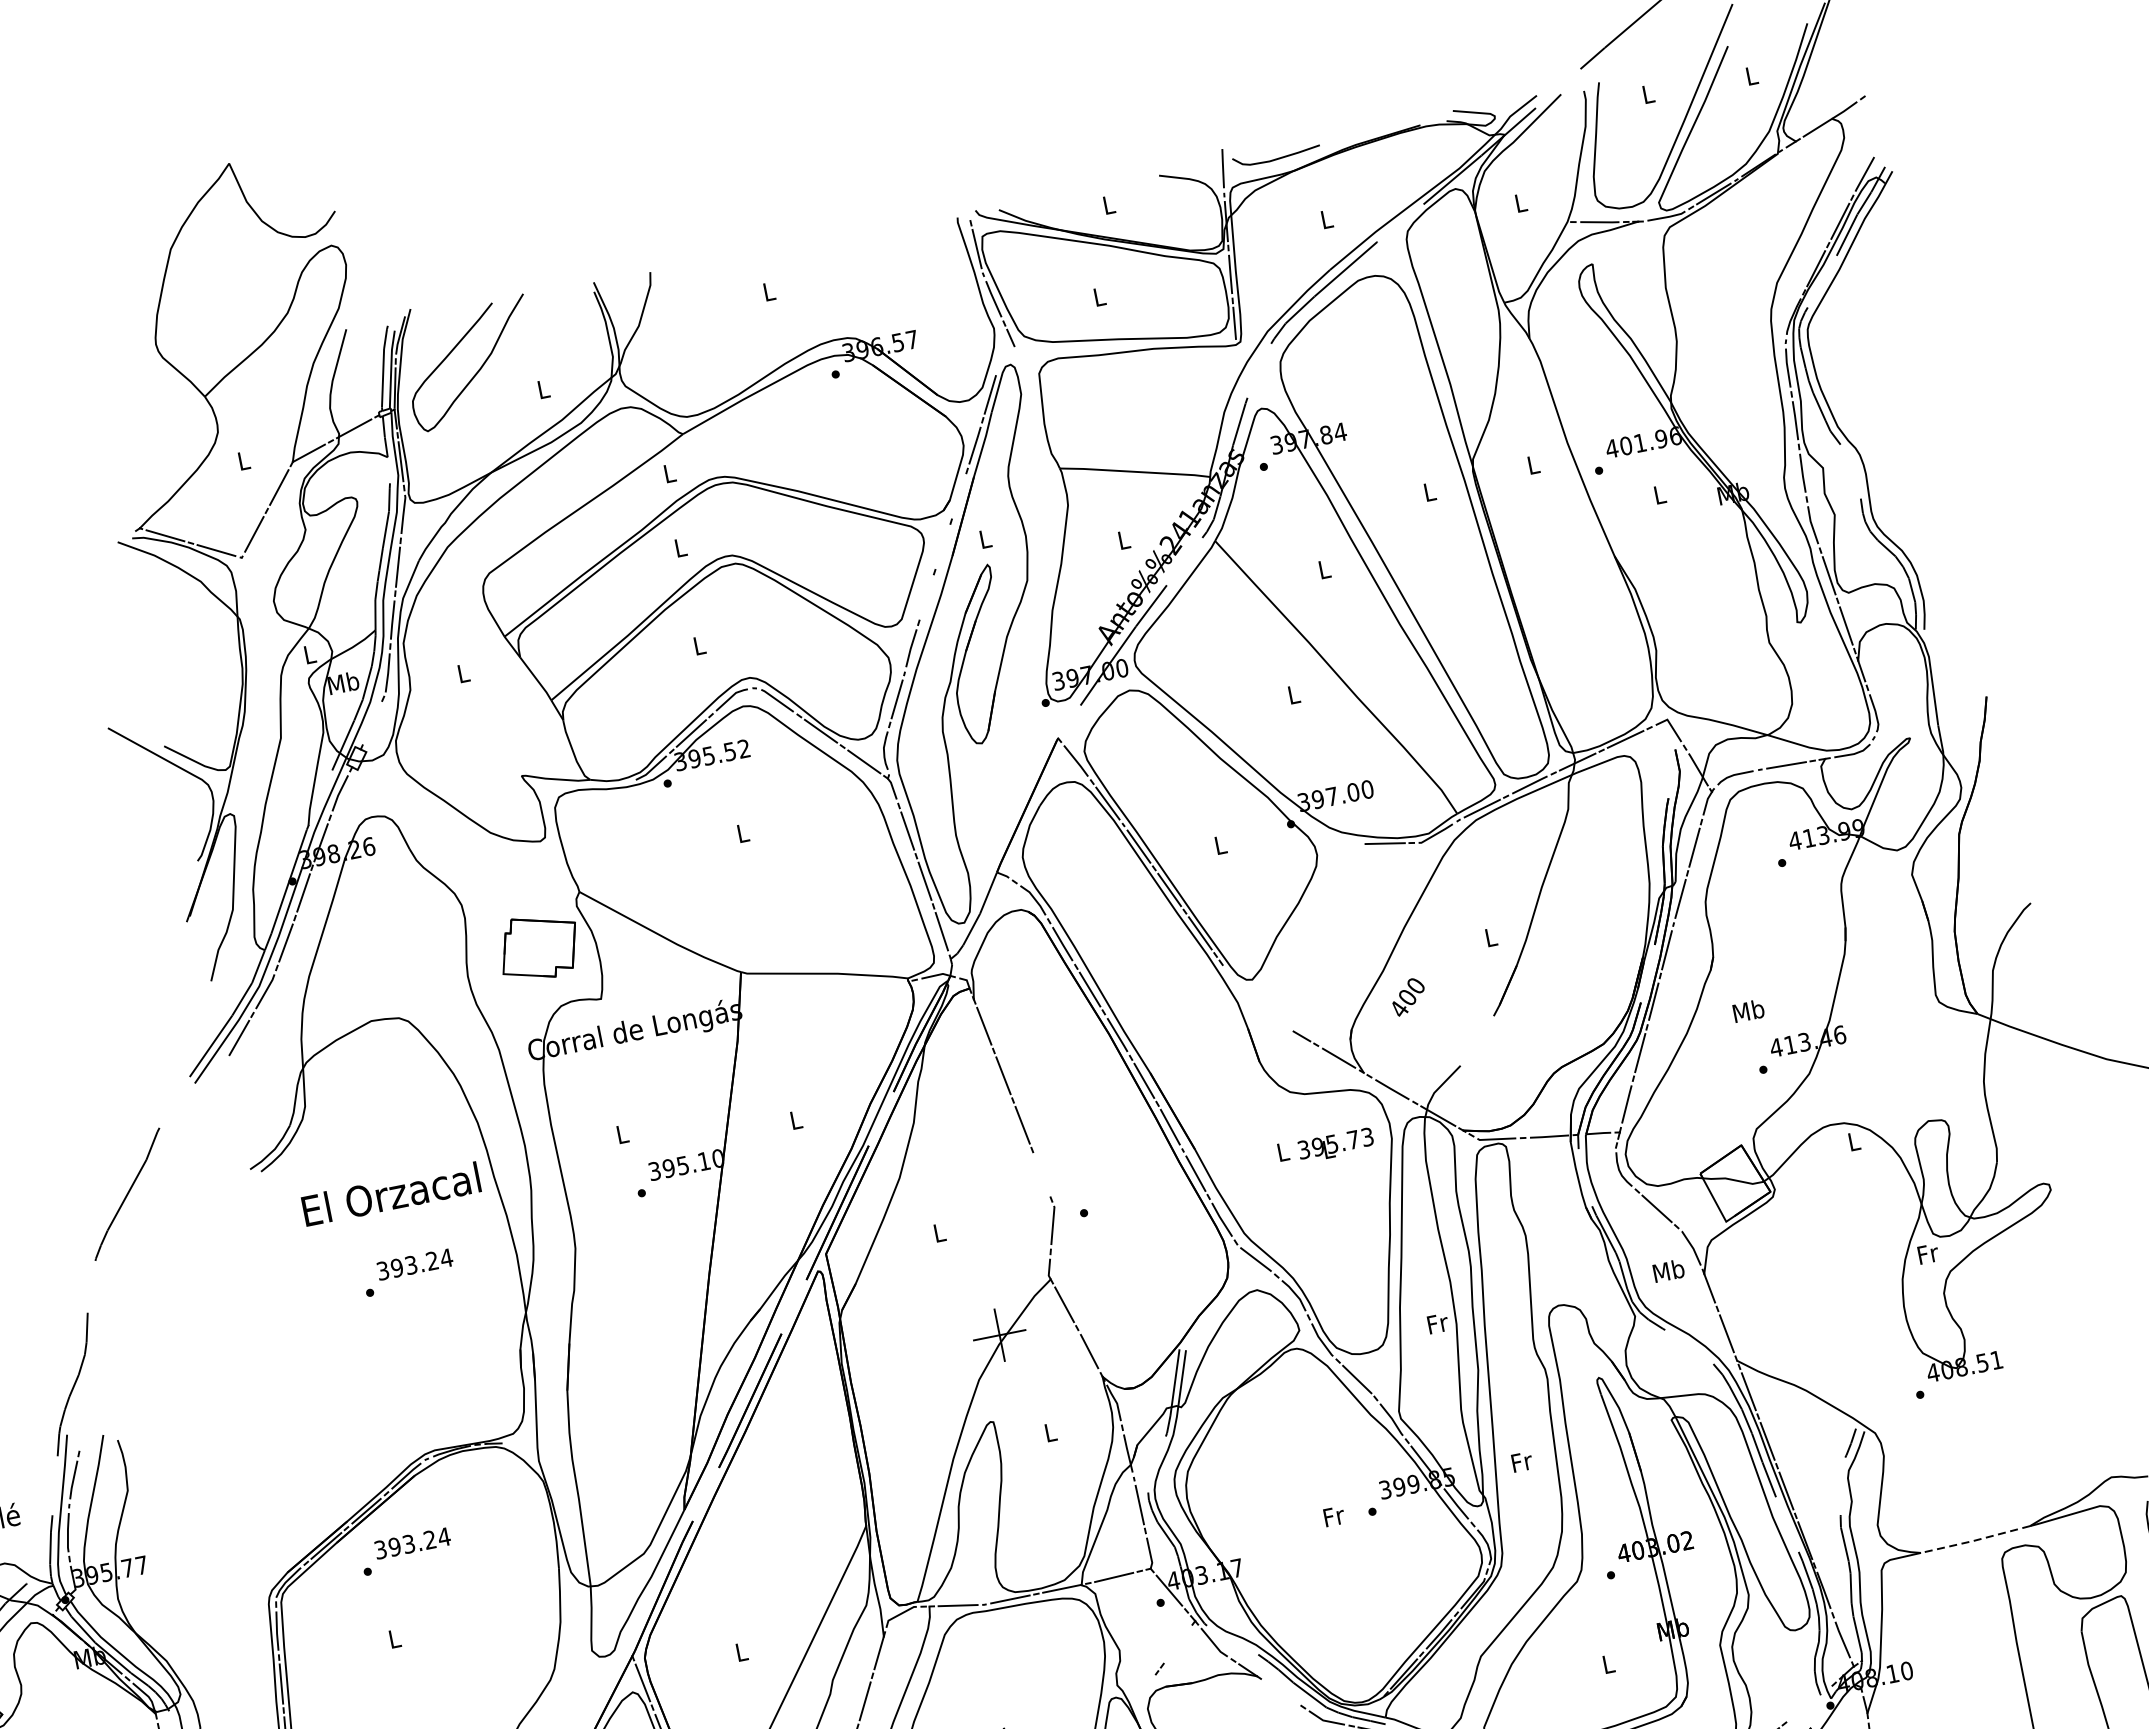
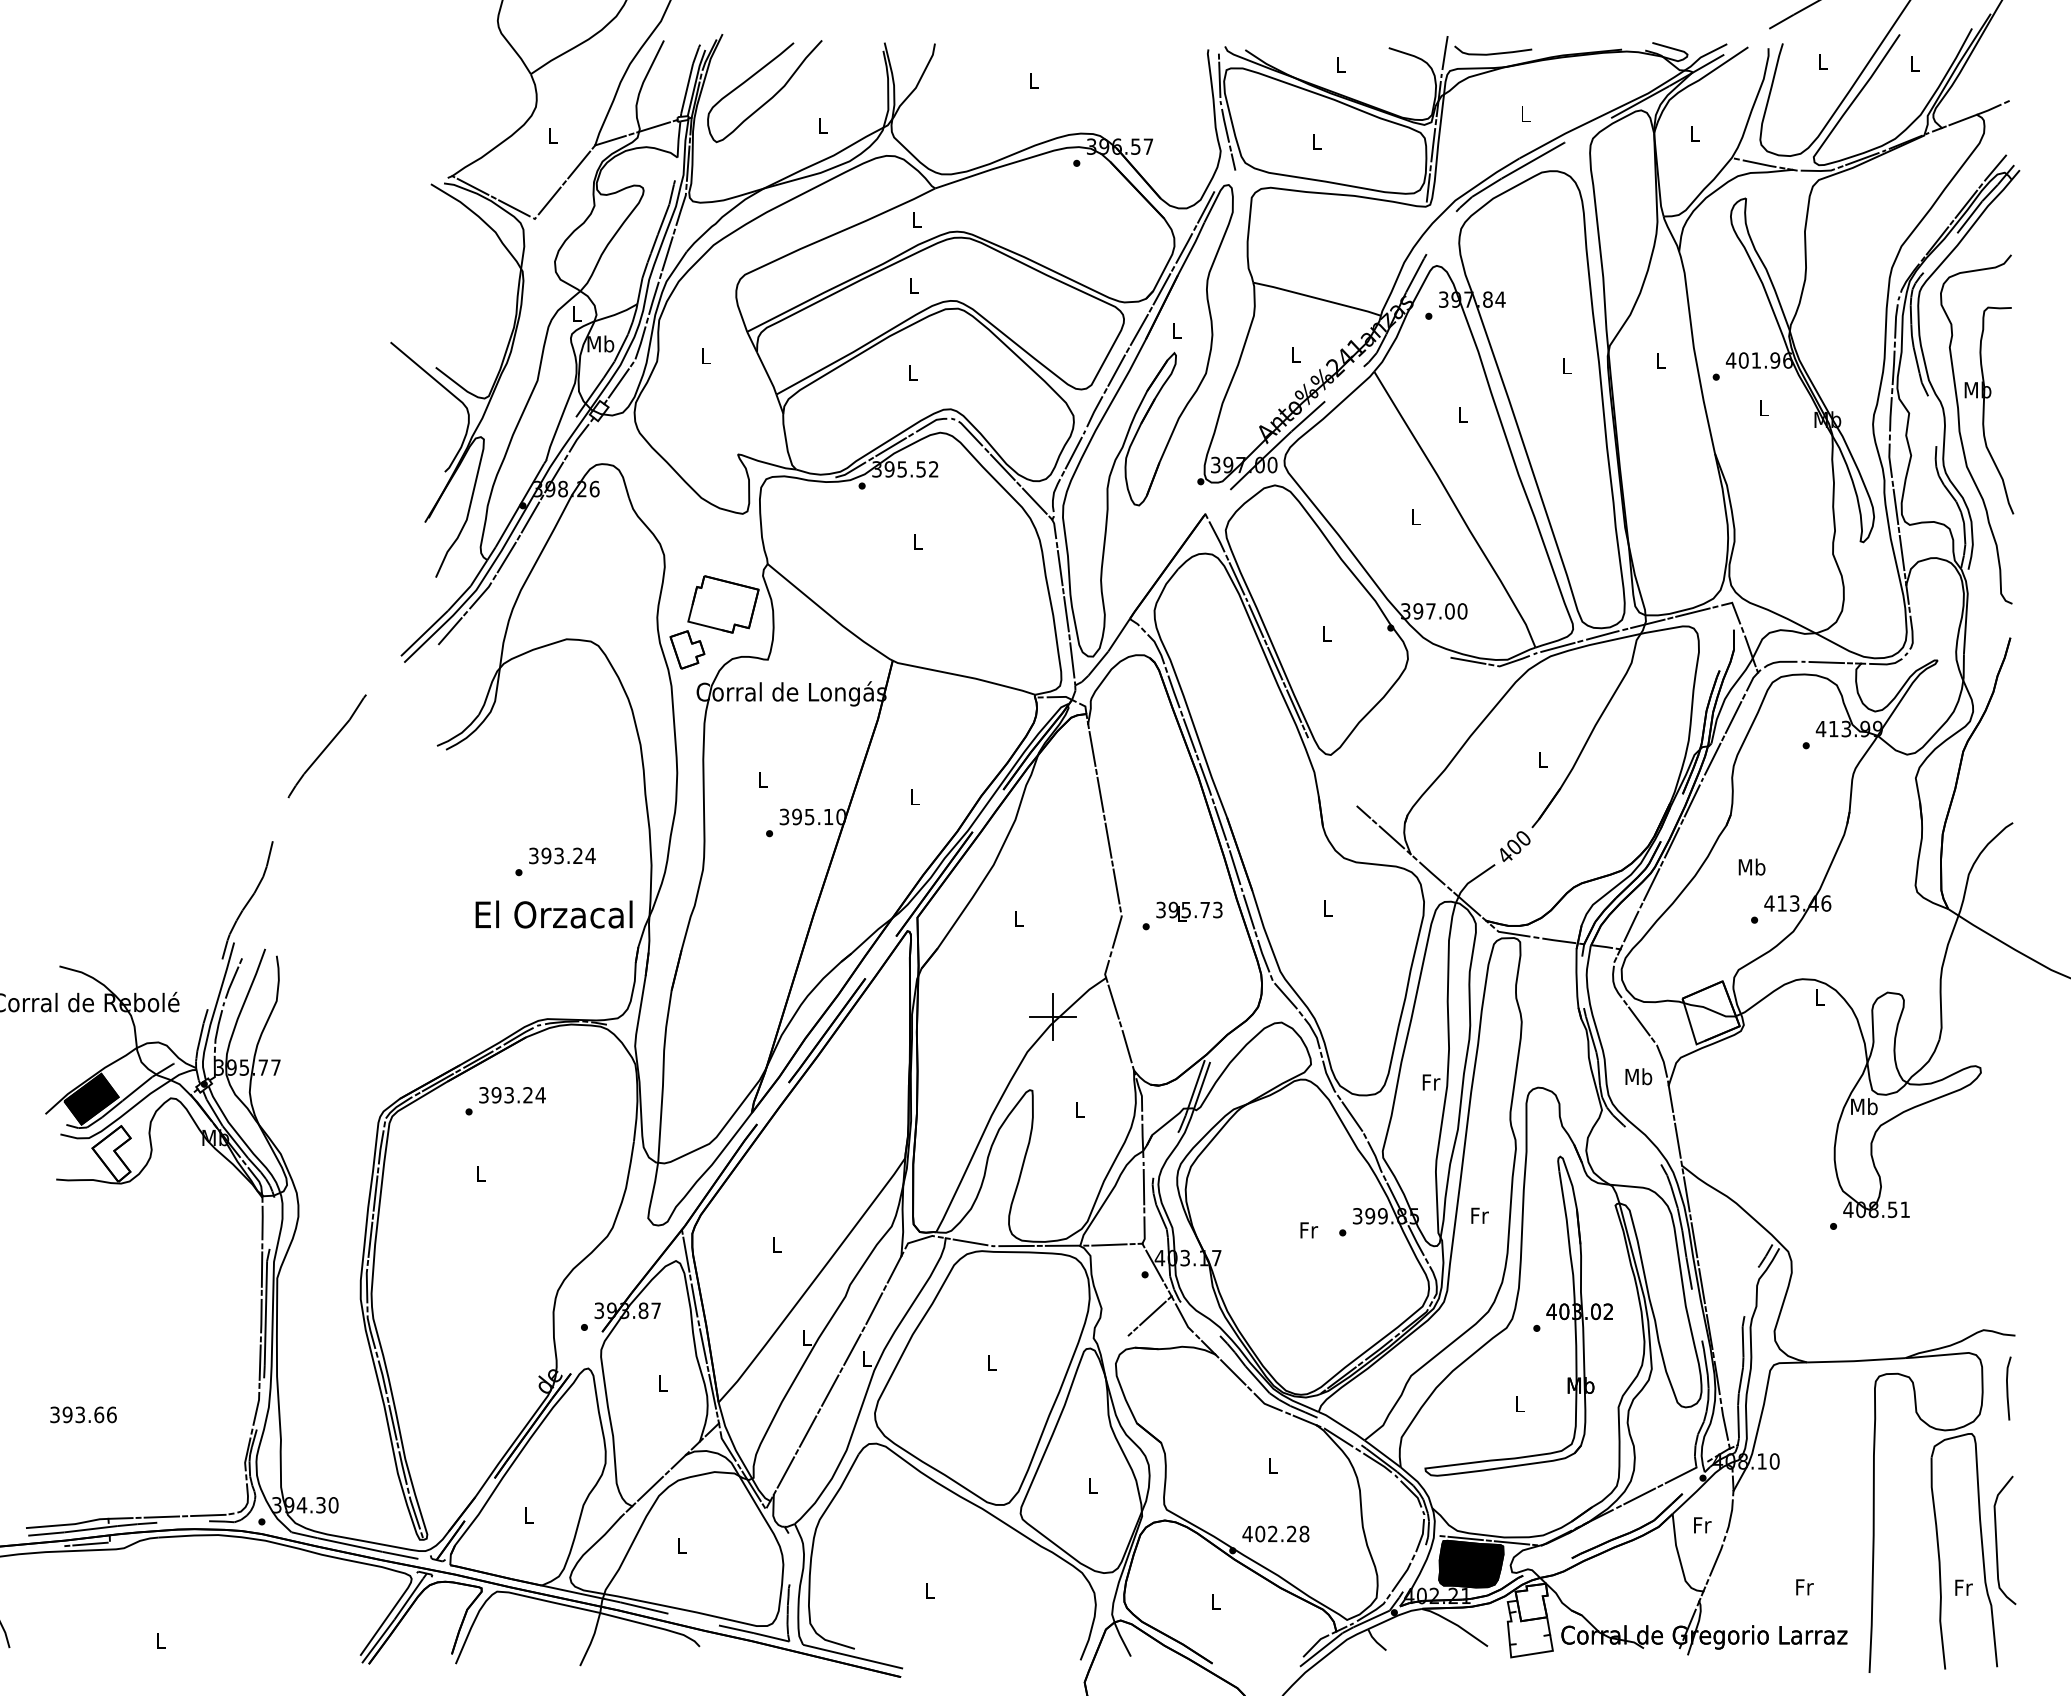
part: (1903, 470) -> (1977, 429), added
line: (958, 496) -> (1161, 289), added
line: (941, 546) -> (1138, 329), added
line: (926, 597) -> (1116, 370), added
line: (372, 723) -> (618, 383), added
text: (1408, 996) -> (1515, 846), moved
part: (508, 1005) -> (687, 649), added
text: (1336, 1145) -> (1189, 911), moved
line: (1041, 1174) -> (1116, 886), added
text: (390, 1194) -> (553, 914), moved
text: (1928, 1253) -> (1864, 1106), Fr -> Mb
line: (1974, 1541) -> (1855, 1361), dashed -> solid
line: (1177, 1644) -> (1152, 1313), added
line: (1281, 1692) -> (1233, 1372), added
line: (1804, 1707) -> (1680, 1475), added

